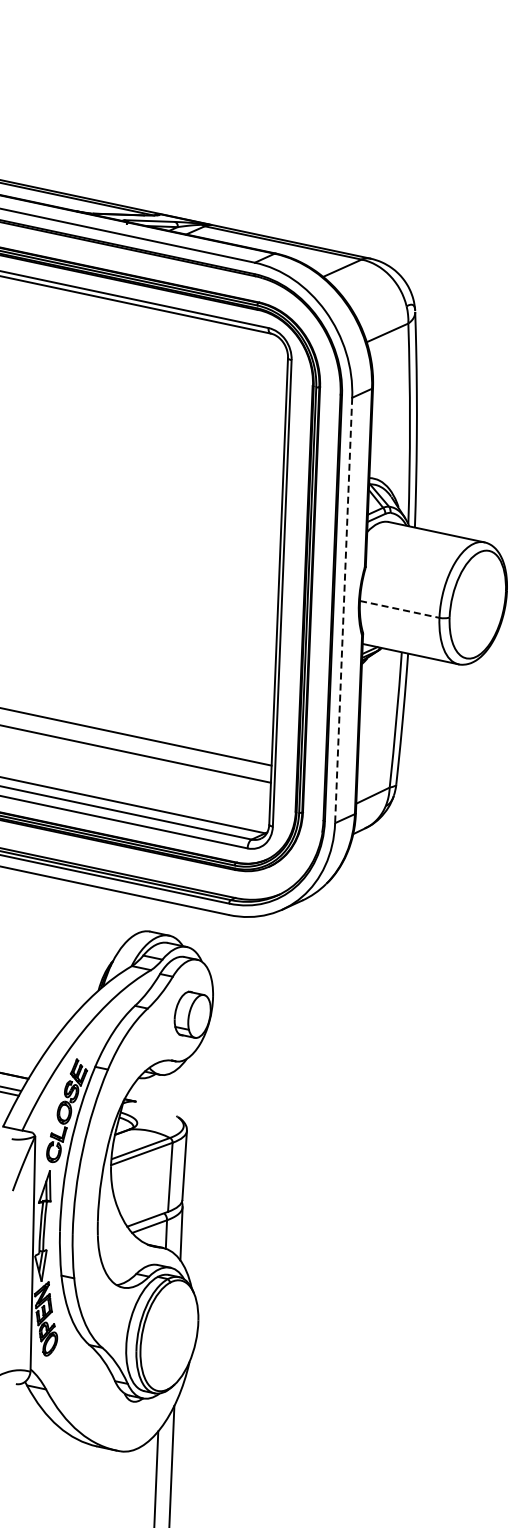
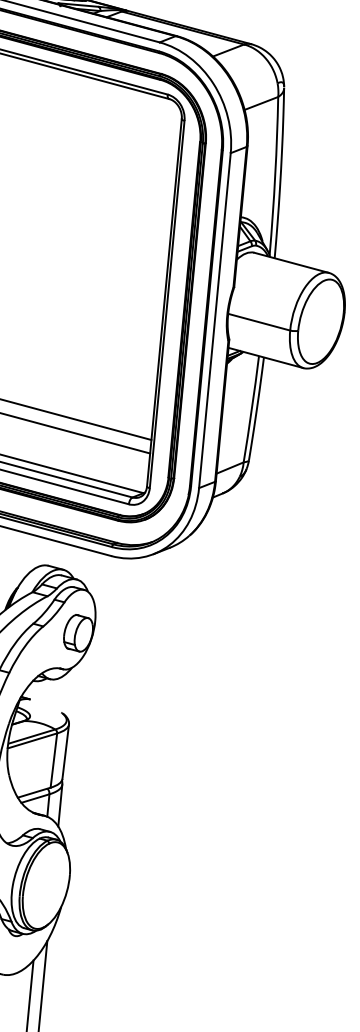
line: (399, 609) -> (259, 322), dashed -> solid
line: (343, 610) -> (214, 320), dashed -> solid

